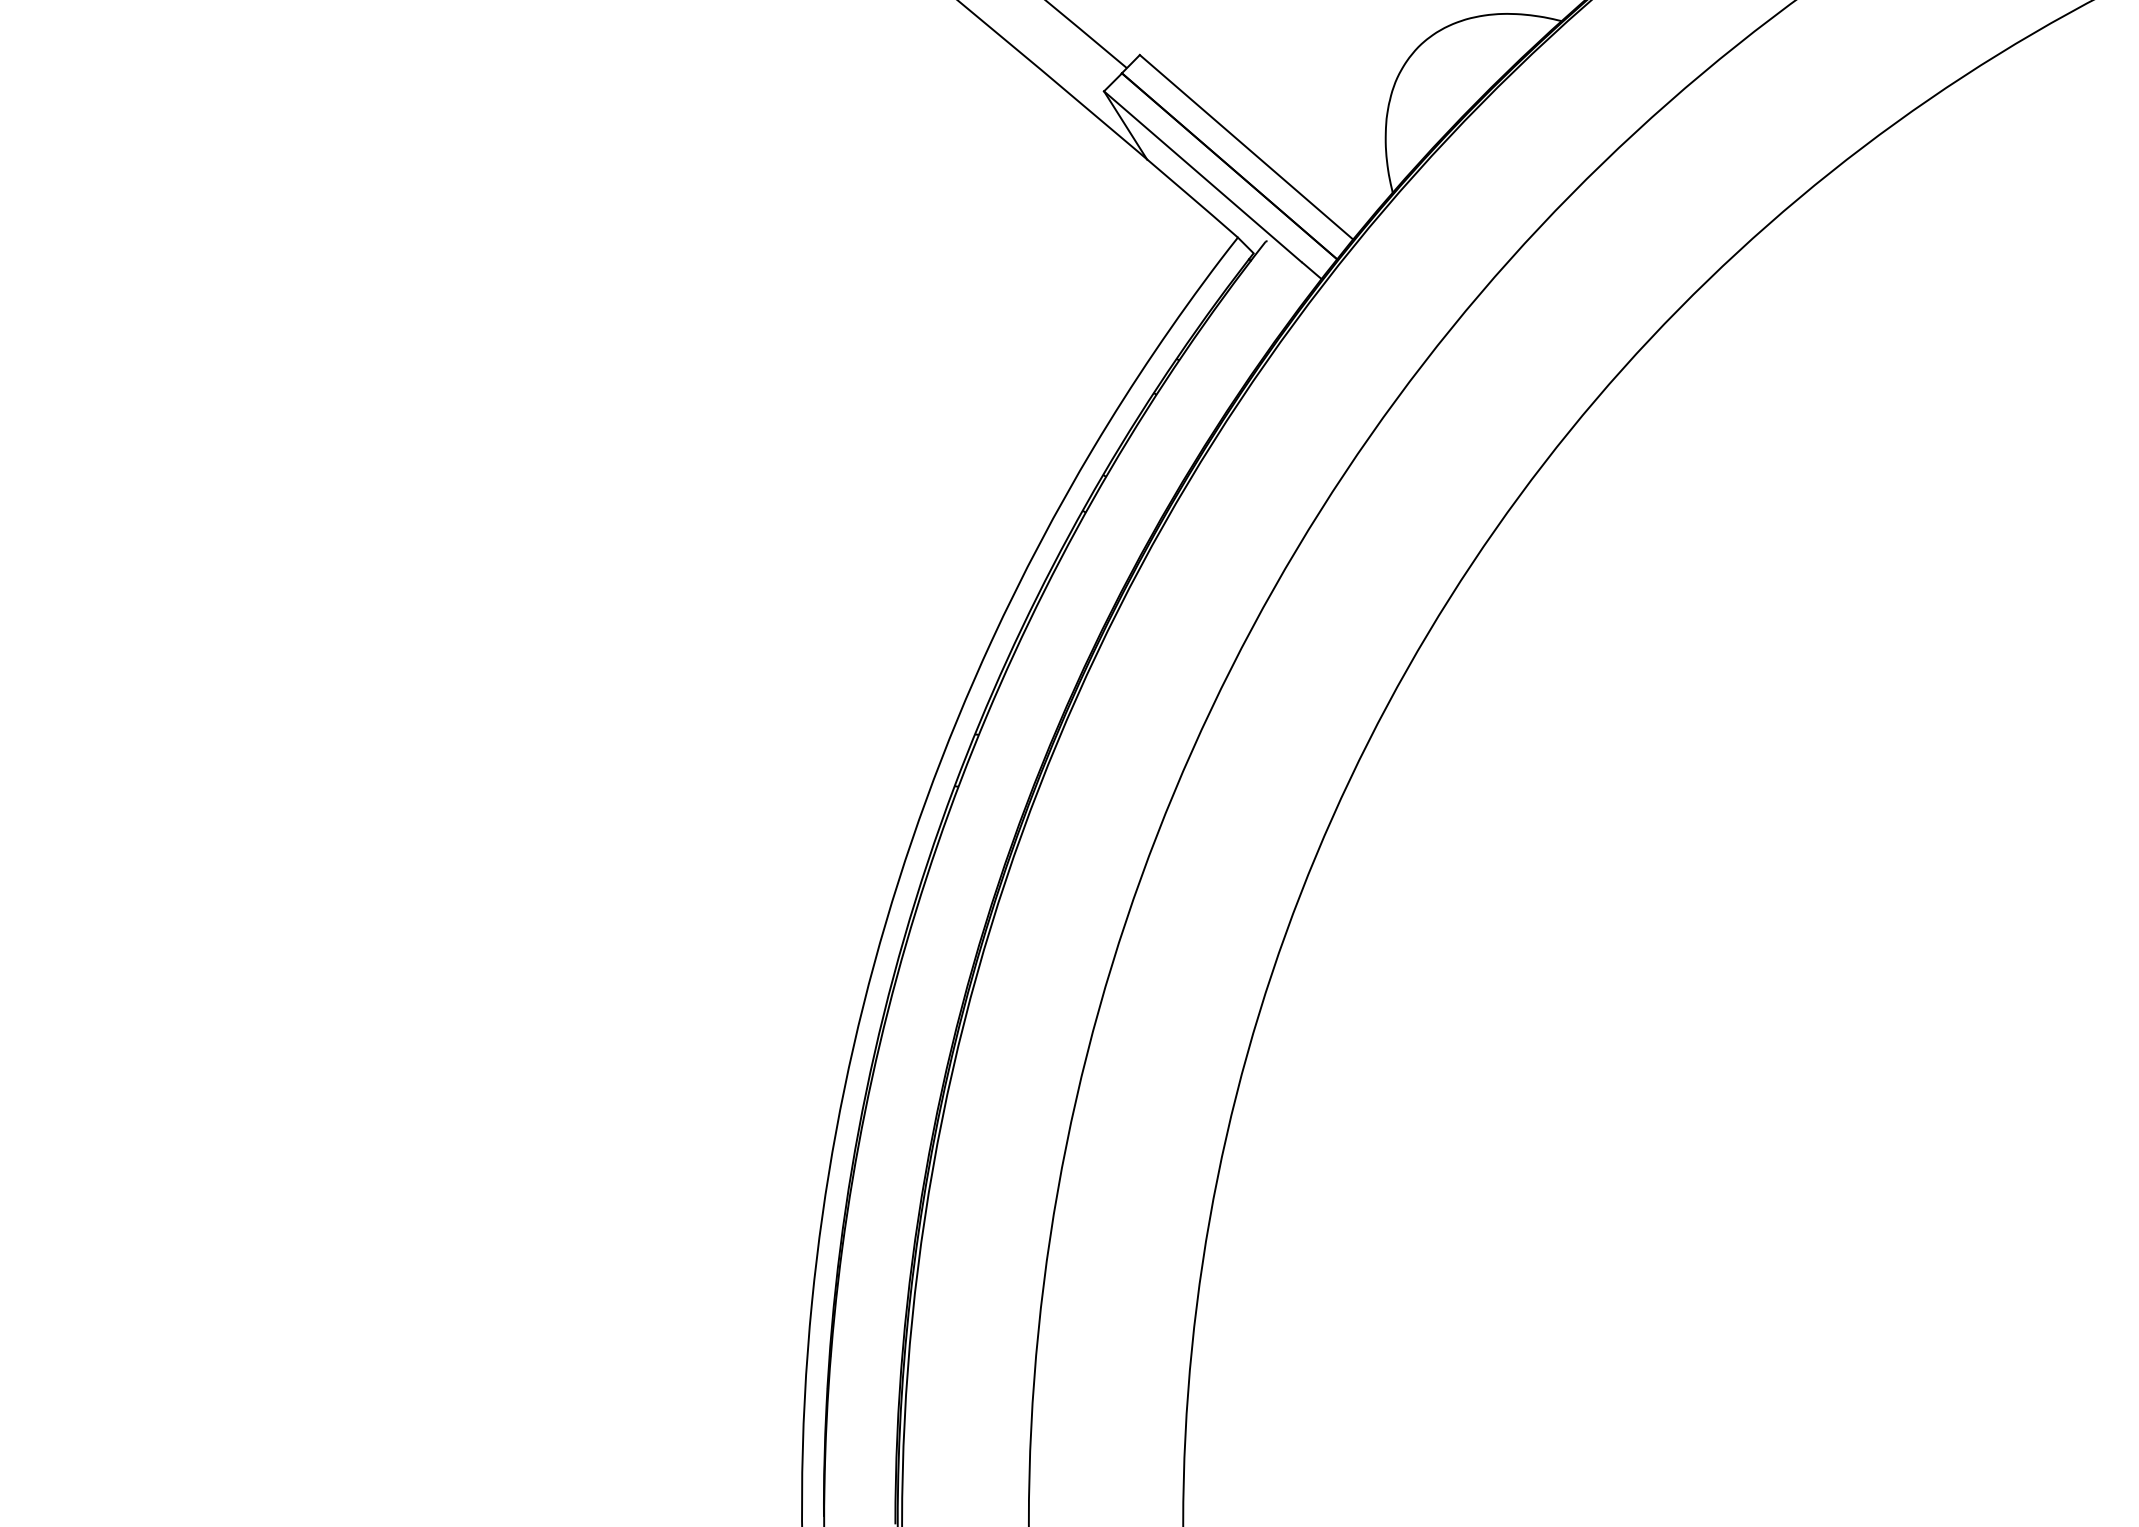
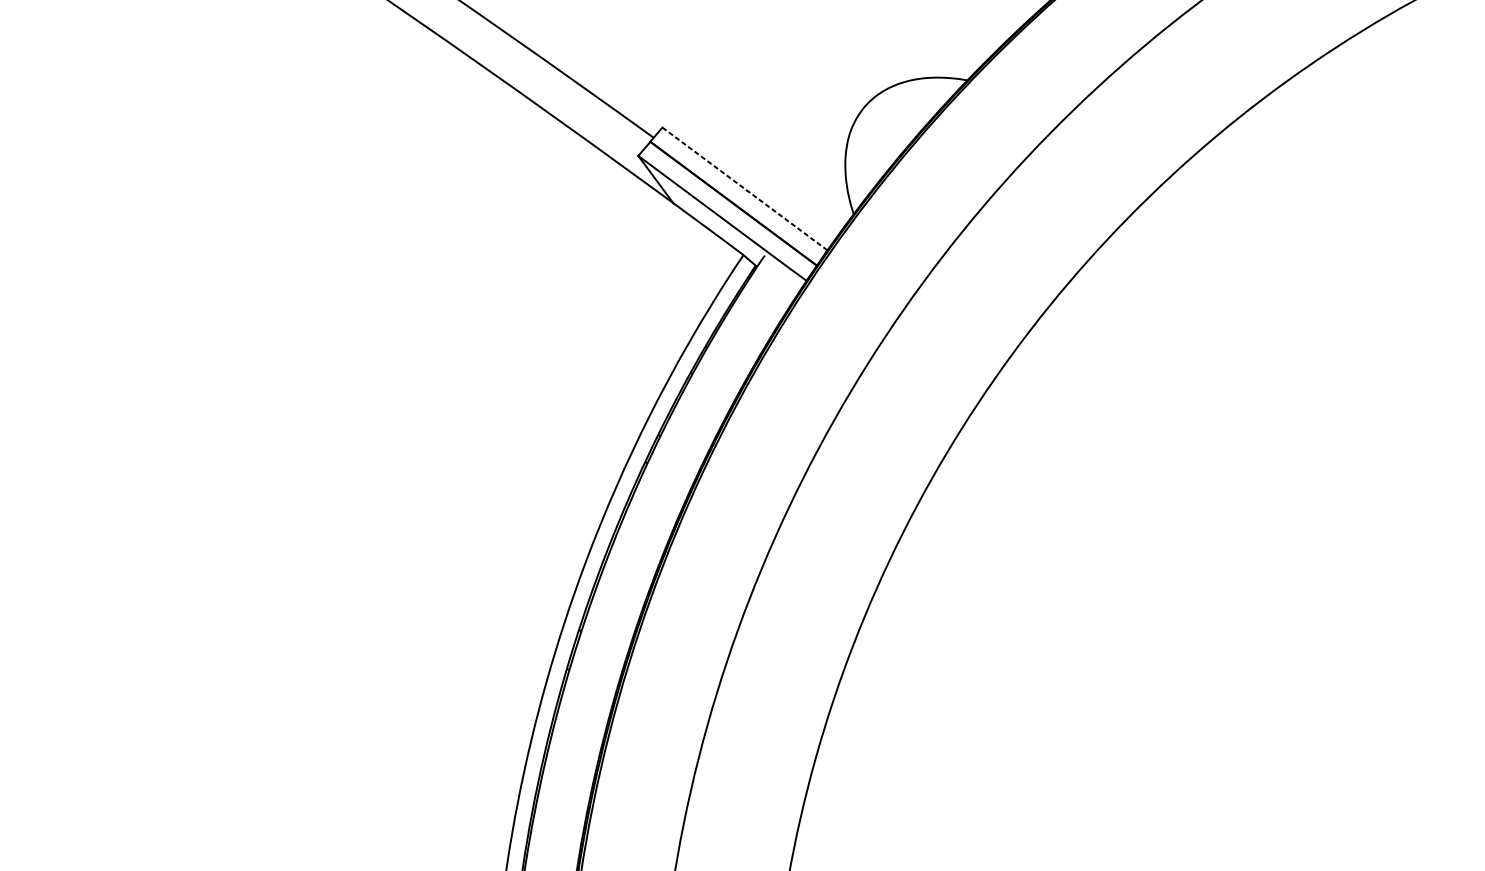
line: (1246, 147) -> (744, 189), solid -> dashed

